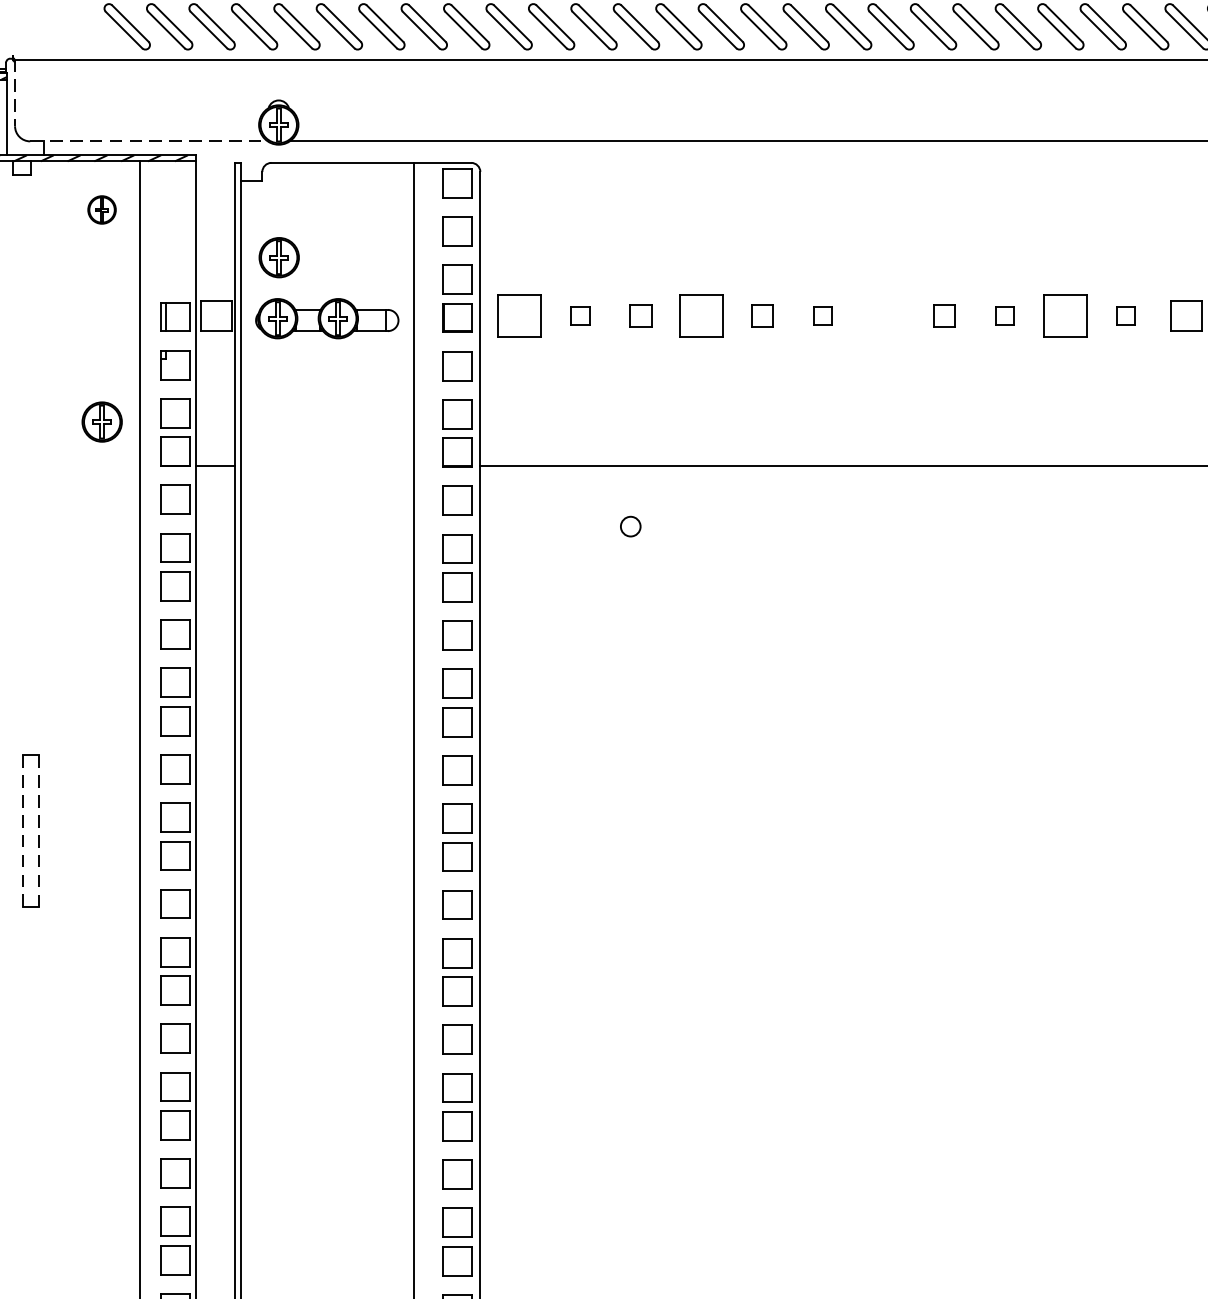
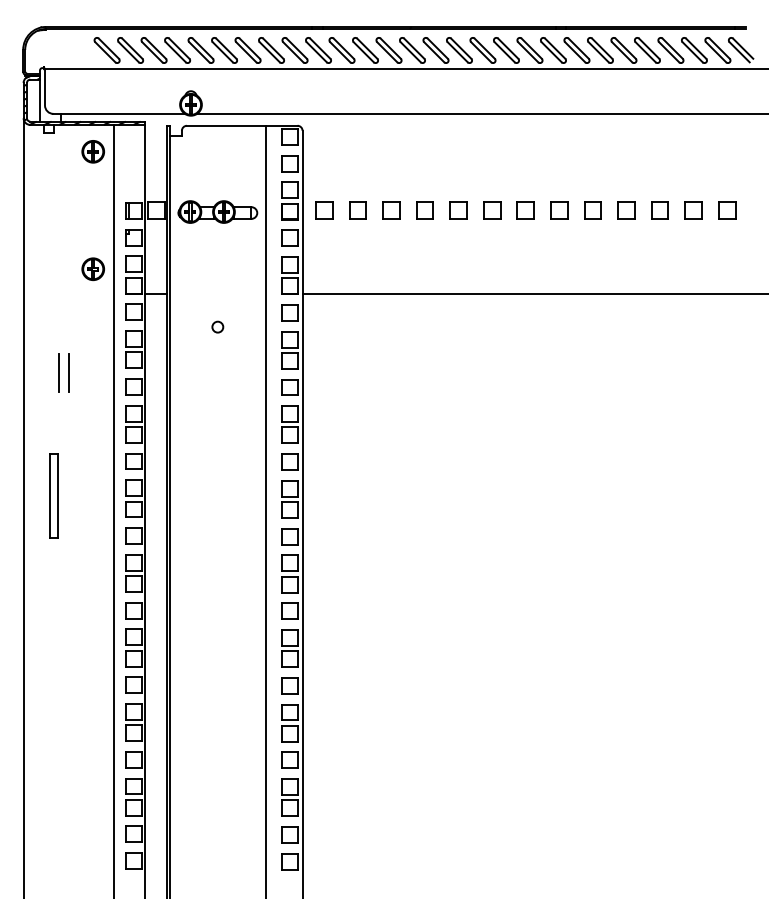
line: (15, 93) -> (45, 87), dashed -> solid
line: (149, 140) -> (119, 113), dashed -> solid
part: (100, 209) -> (92, 151), size x1.43
part: (277, 258) -> (190, 178), removed
part: (519, 315) -> (324, 210), size x0.71
part: (579, 315) -> (357, 210), size x1.67
part: (640, 315) -> (391, 210), size x1.43
part: (700, 315) -> (424, 210), size x0.71
part: (761, 315) -> (458, 210), size x1.43
part: (823, 315) -> (492, 210), size x1.67
part: (883, 315) -> (525, 210), added
part: (944, 315) -> (559, 210), size x1.43
part: (1004, 315) -> (592, 210), size x1.67
part: (1065, 315) -> (626, 210), size x0.71
part: (1125, 315) -> (659, 210), size x1.67
circle: (630, 525) -> (217, 326), moved
line: (39, 610) -> (58, 373), added
line: (57, 610) -> (68, 373), added
line: (23, 830) -> (49, 495), dashed -> solid
line: (39, 830) -> (58, 495), dashed -> solid

